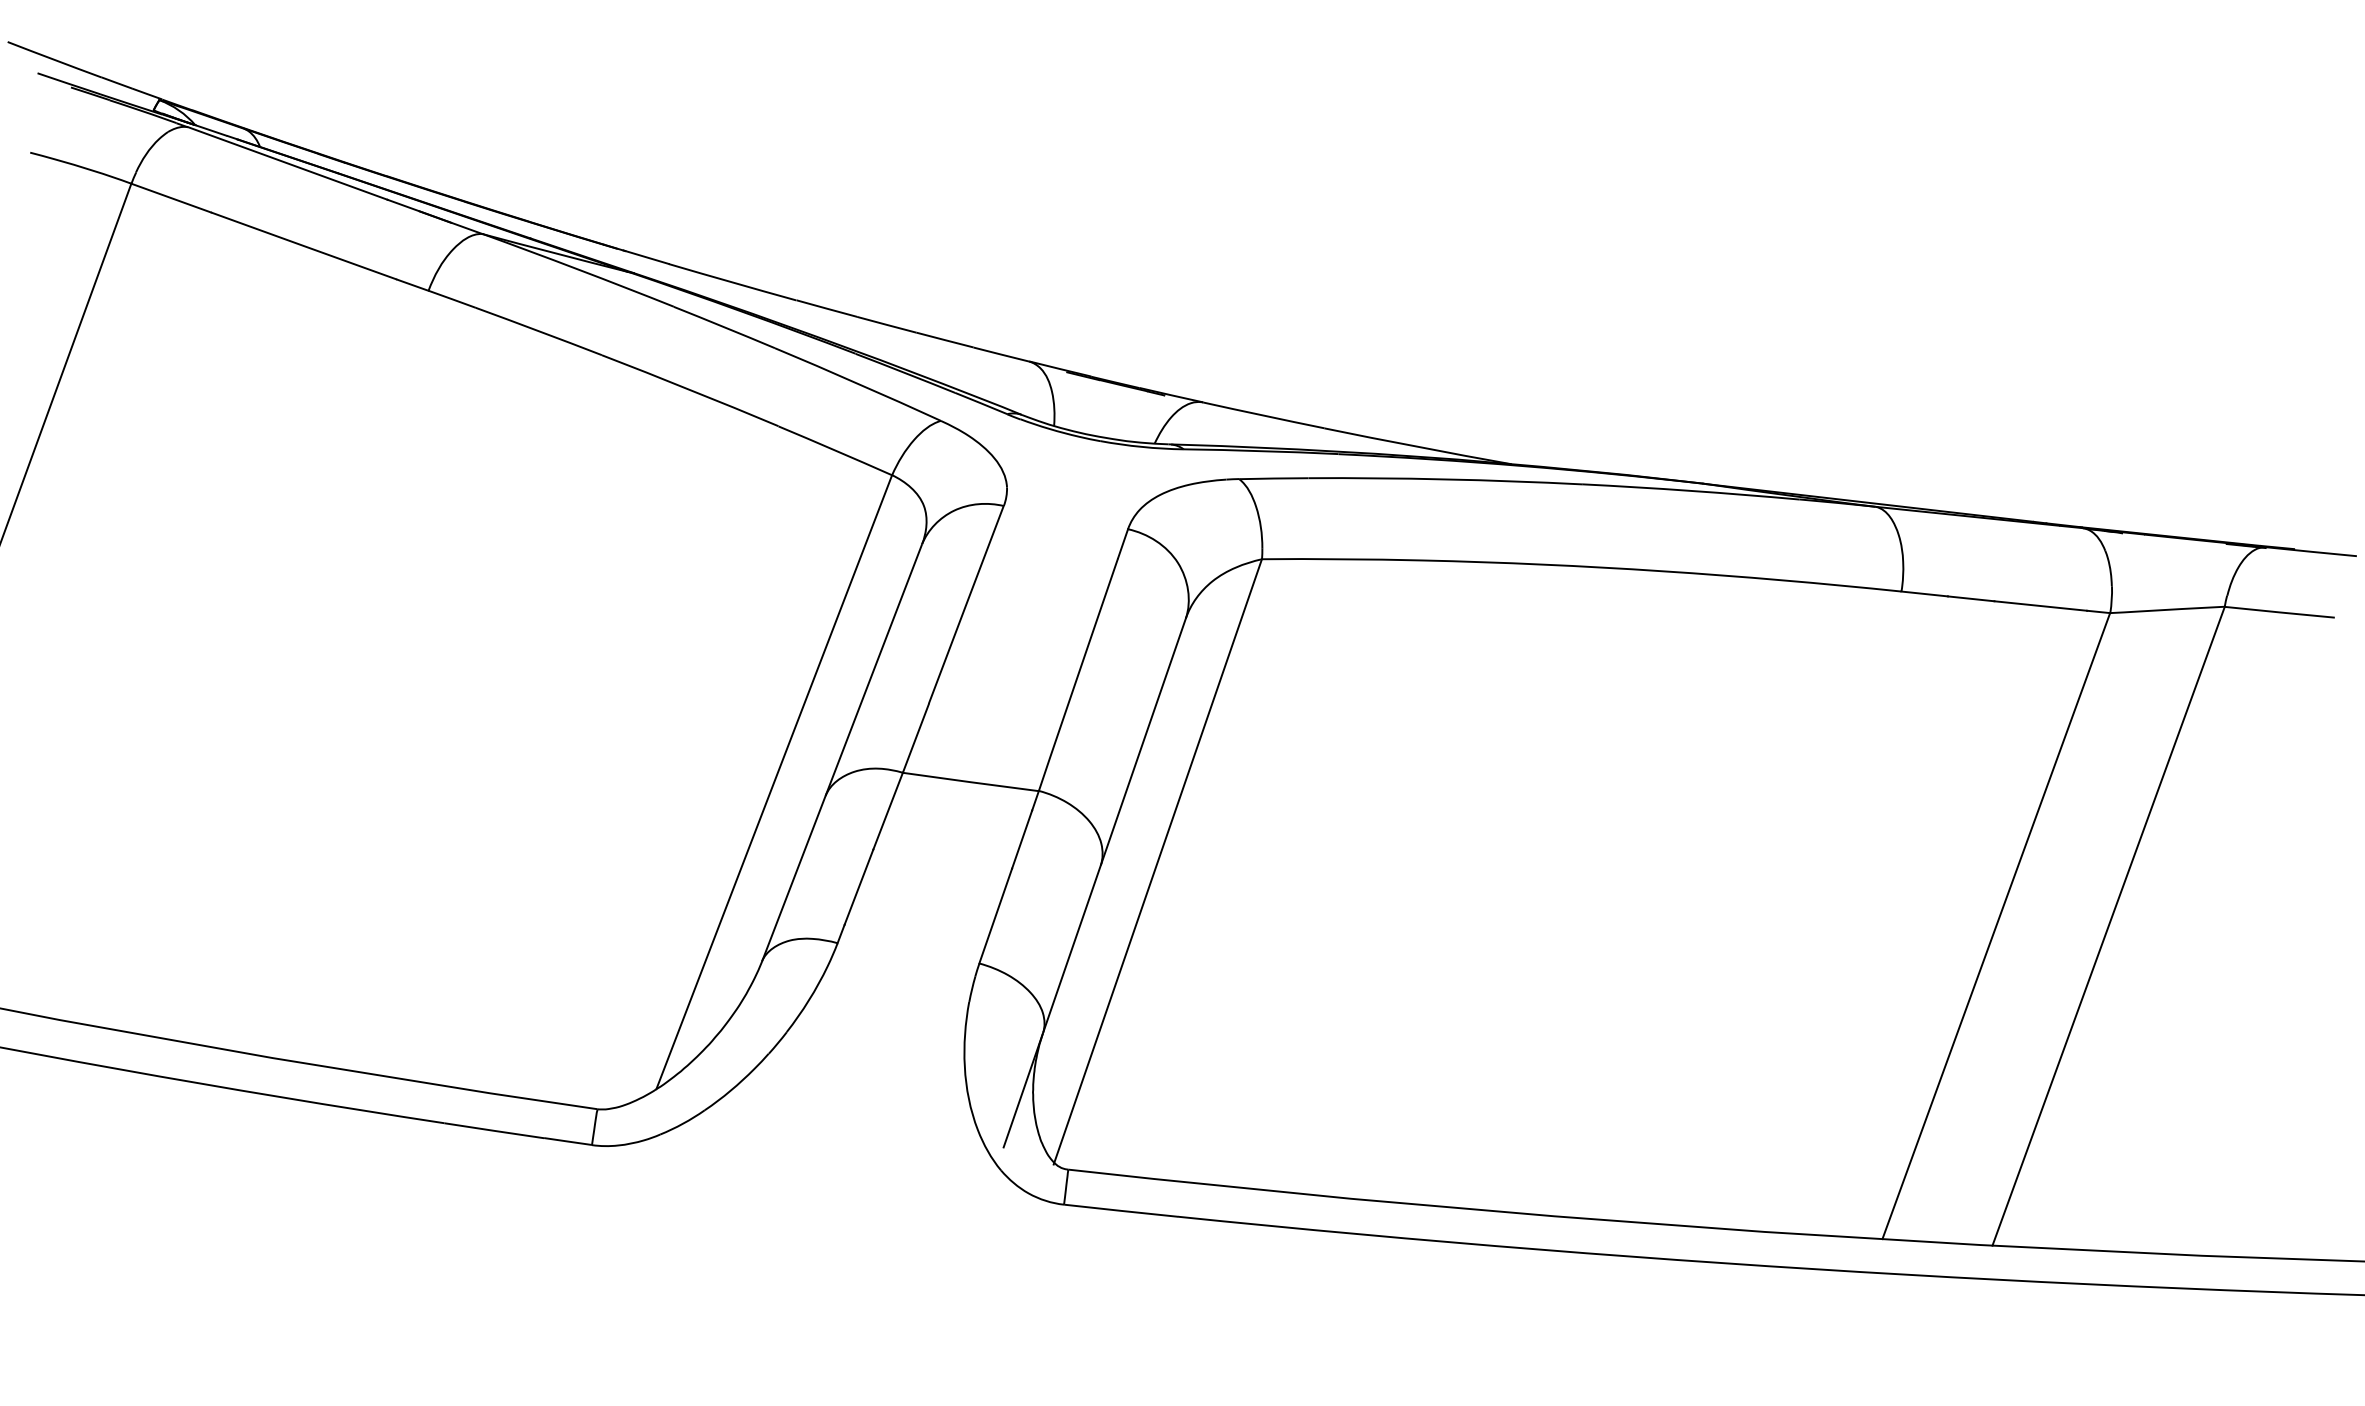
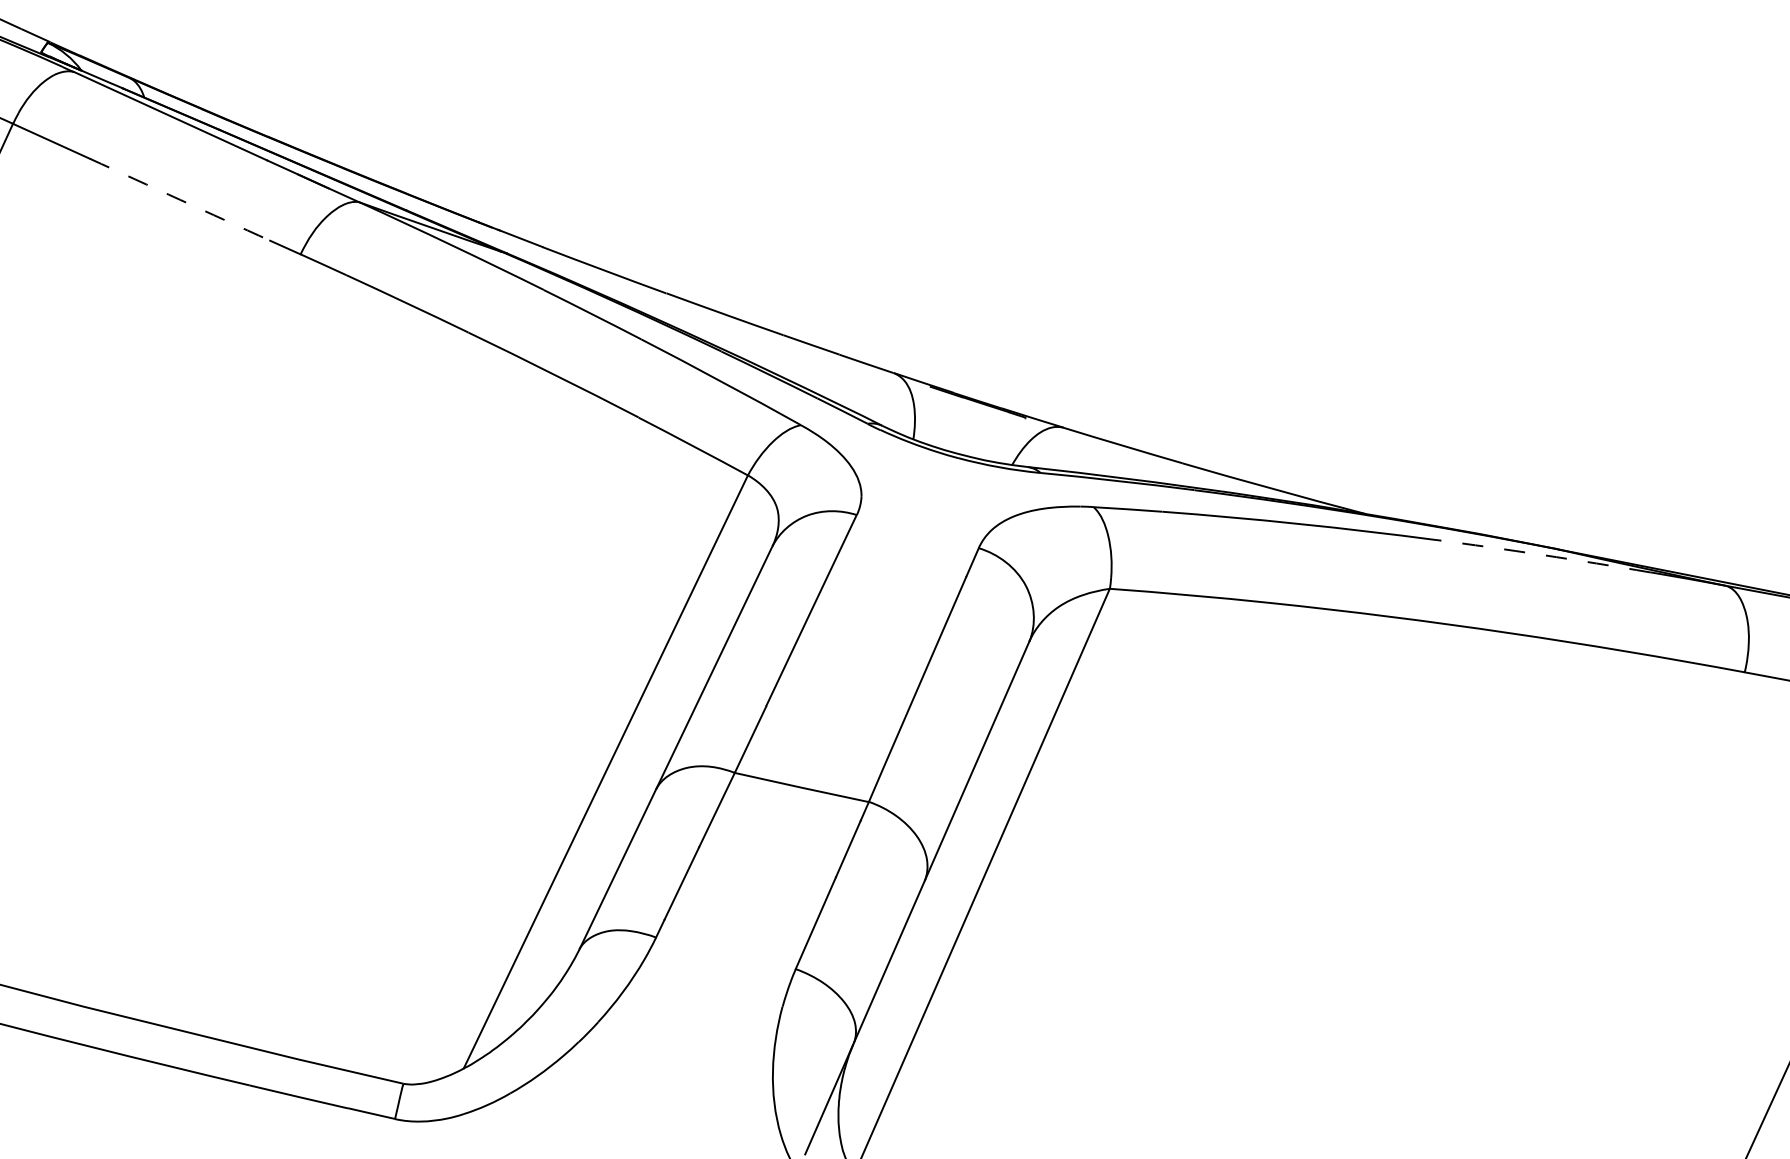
arc: (303, 246) -> (179, 200), solid -> dashed
arc: (1690, 490) -> (1542, 554), solid -> dashed

